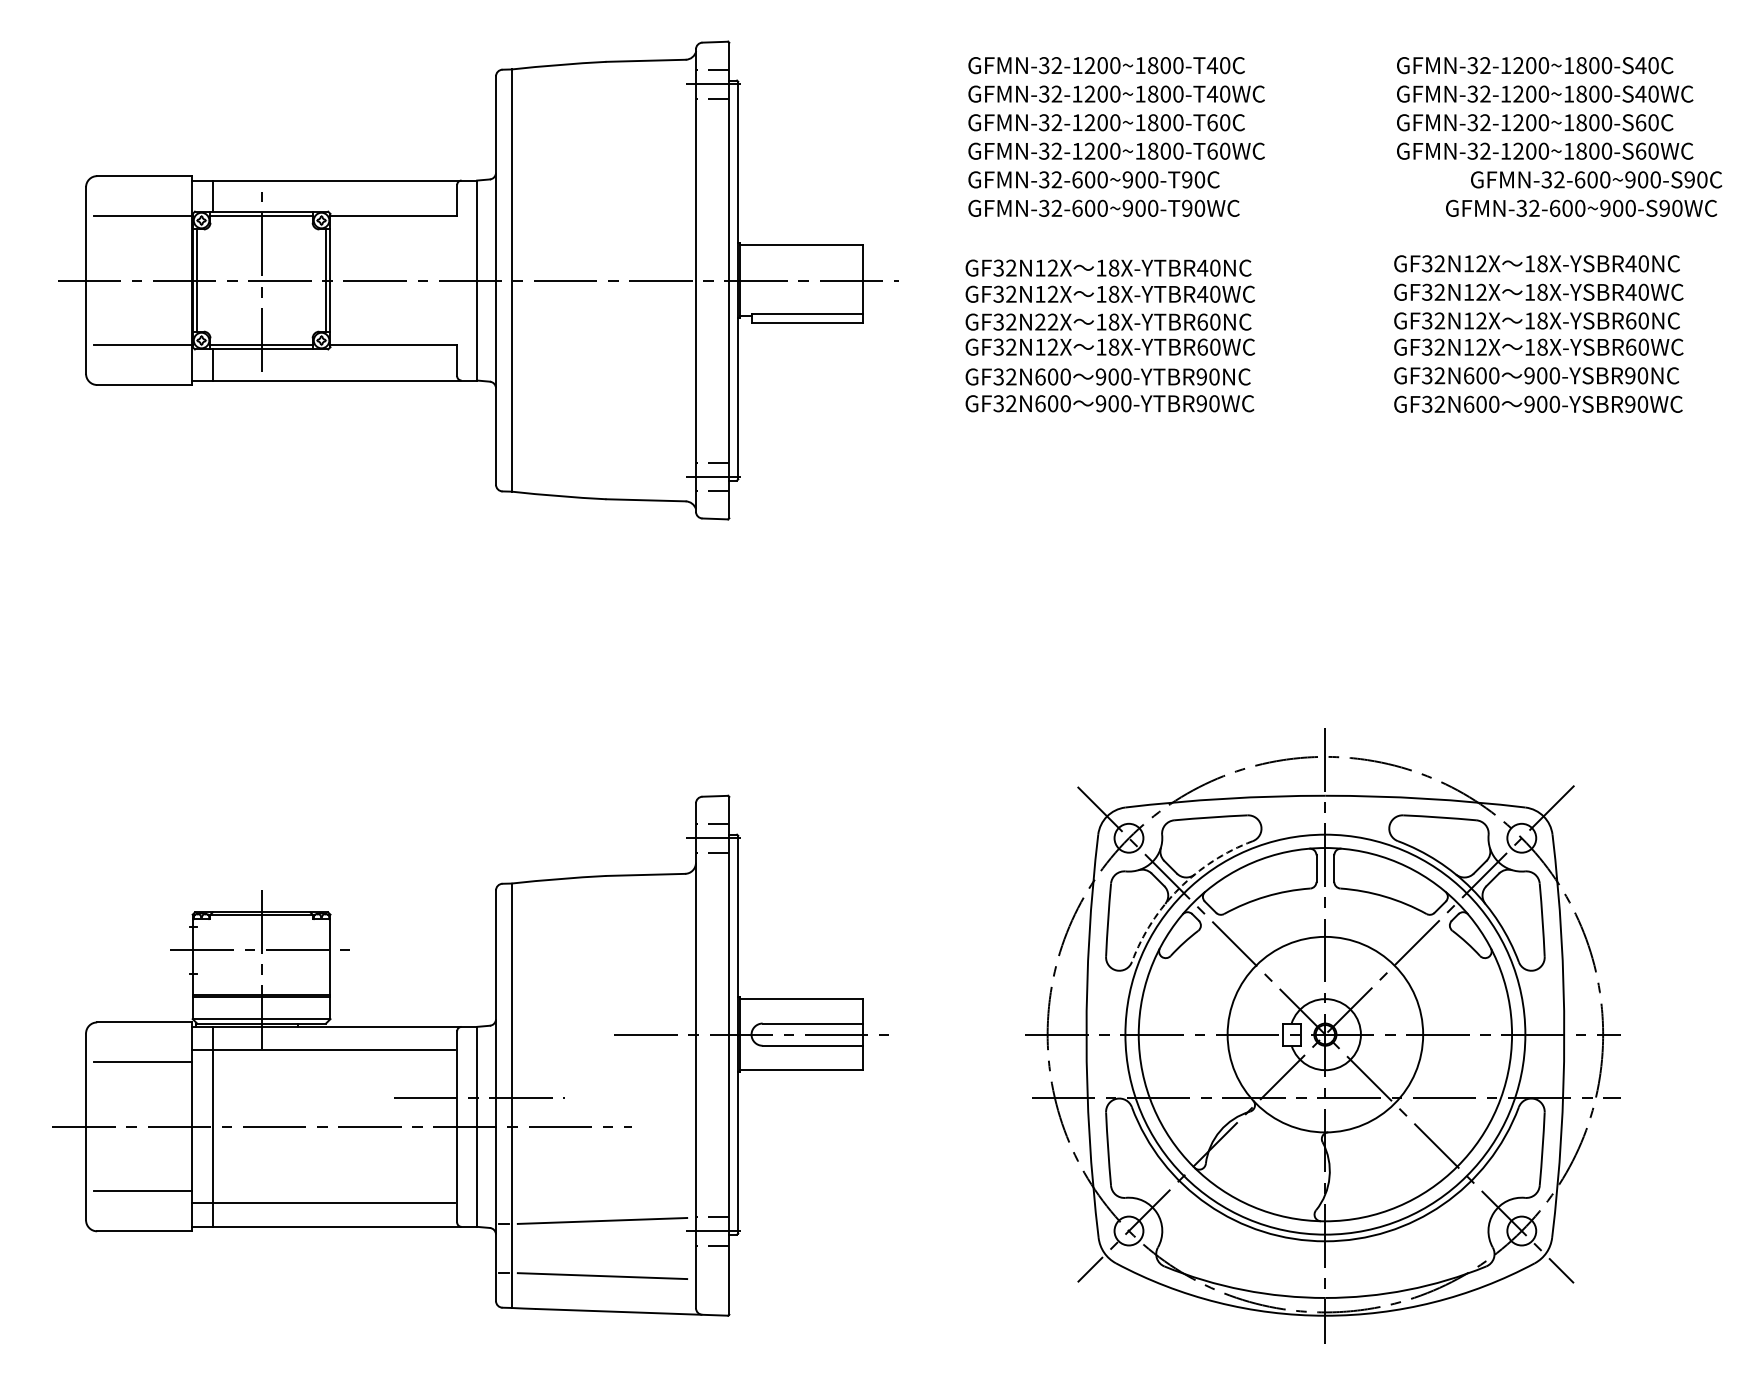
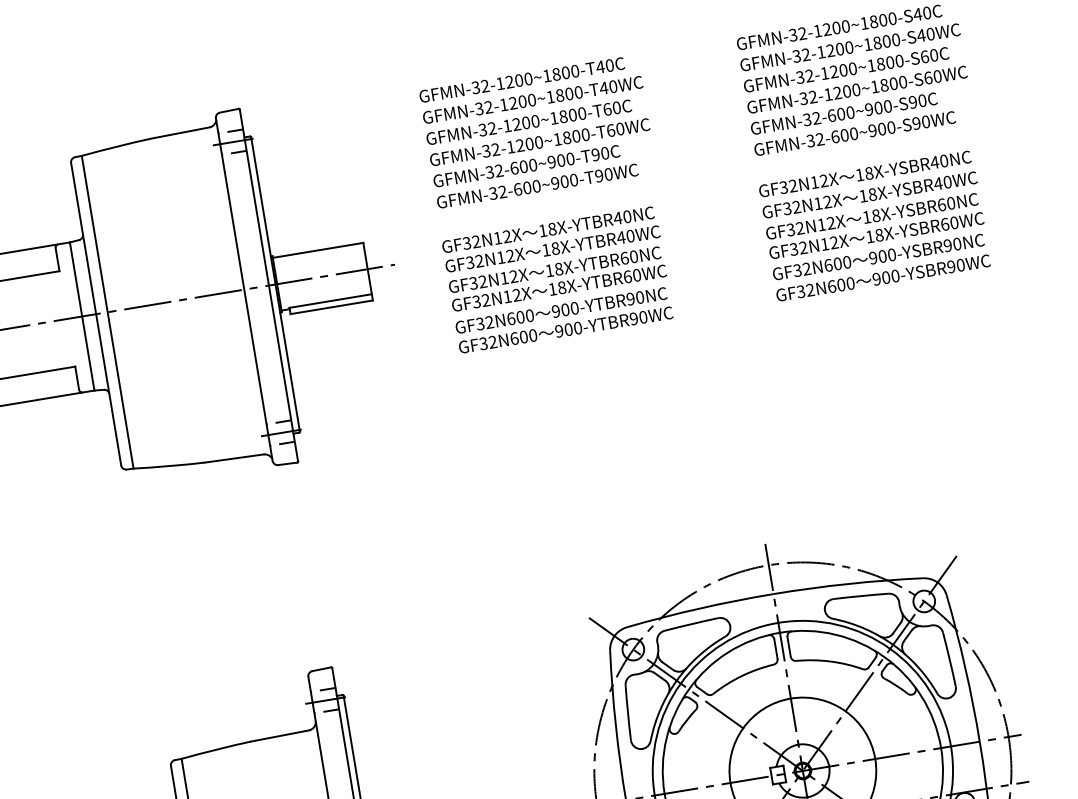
text: (1596, 179) -> (844, 113), moved
text: (1581, 207) -> (854, 132), moved
text: (1040, 321) -> (504, 277), GF32N22X -> GF32N12X
arc: (1179, 888) -> (676, 680), dashed -> solid

